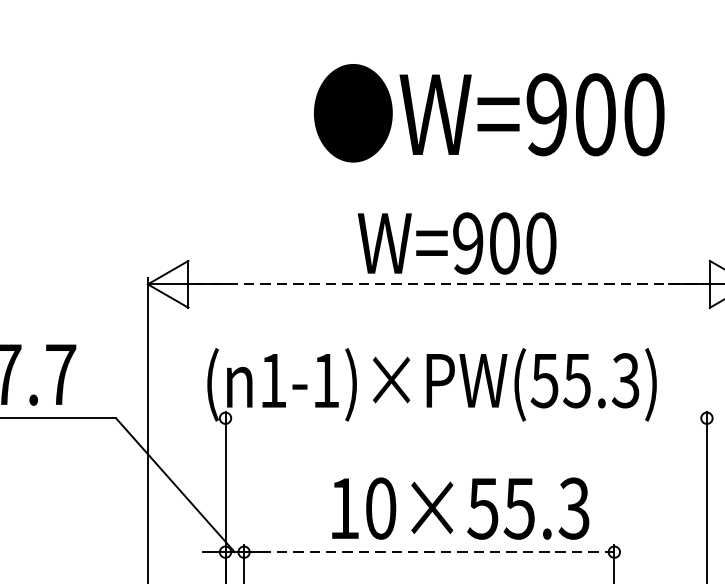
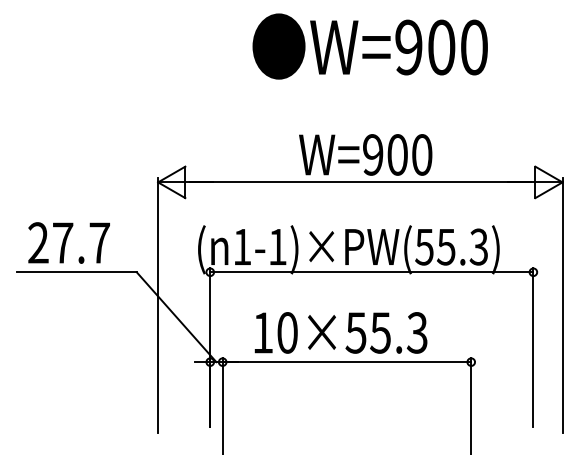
text: (488, 113) -> (369, 46), moved
line: (449, 284) -> (360, 182), dashed -> solid
line: (465, 418) -> (371, 272), added
text: (459, 507) -> (340, 332), moved
line: (430, 552) -> (347, 362), dashed -> solid

